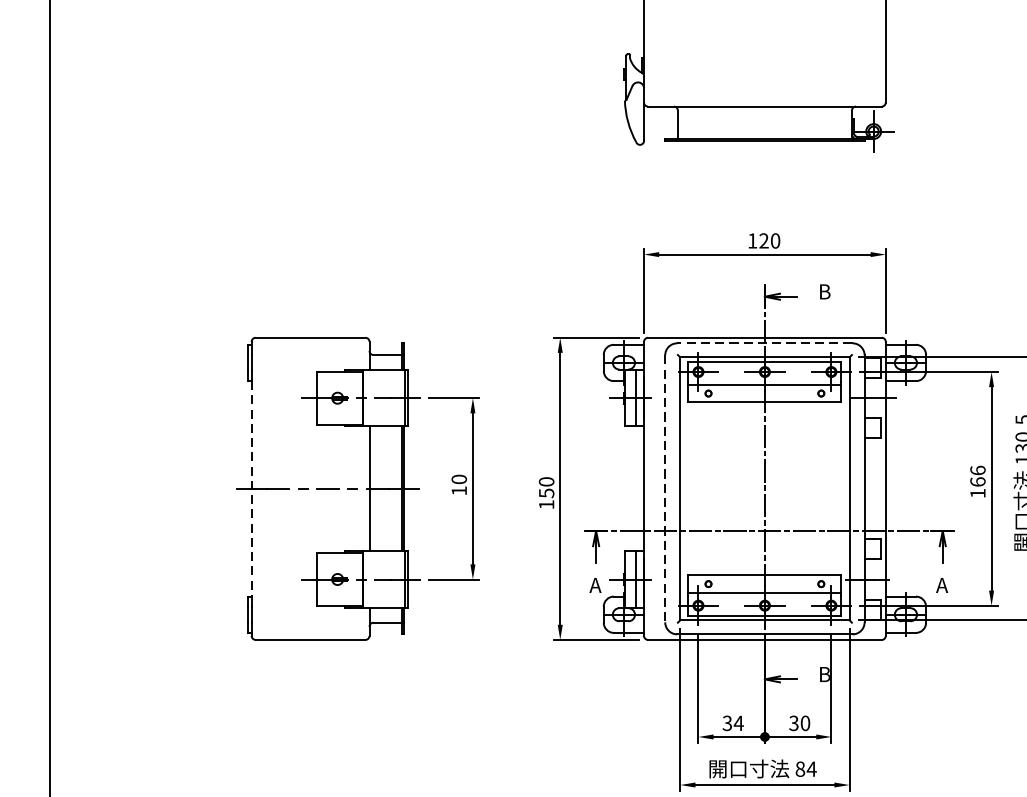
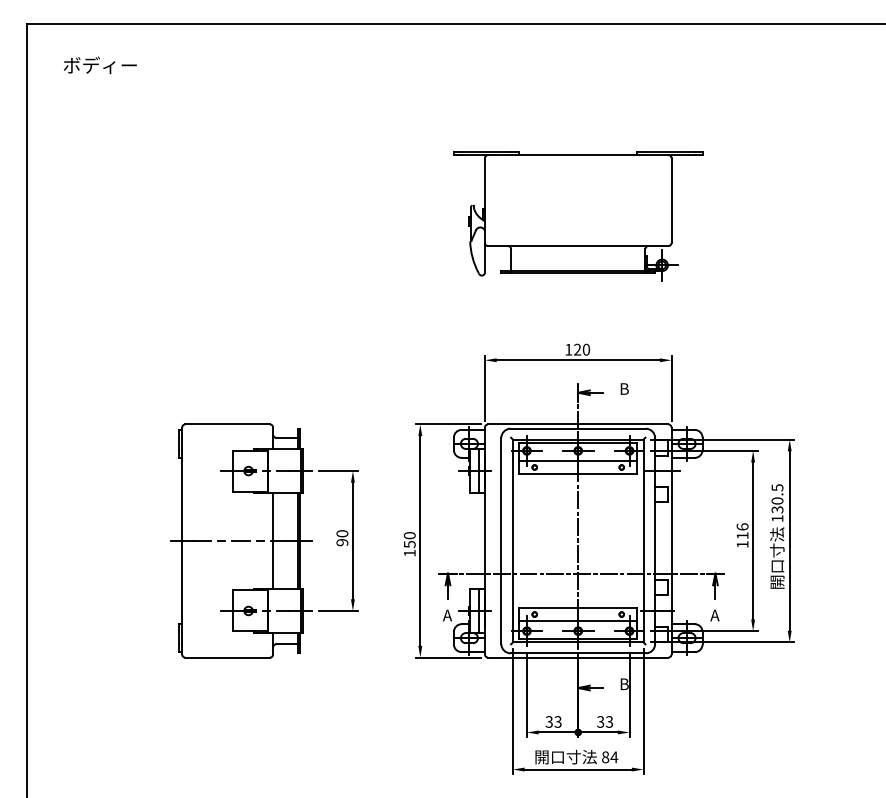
line: (765, 343) -> (578, 428), dashed -> solid
text: (977, 481) -> (742, 535), 166 -> 116
line: (252, 489) -> (182, 541), dashed -> solid
line: (665, 489) -> (501, 541), dashed -> solid
text: (459, 490) -> (342, 542), 10 -> 90
text: (738, 722) -> (557, 721), 34 -> 33
text: (805, 722) -> (609, 721), 30 -> 33

